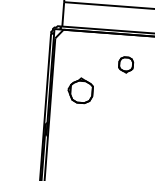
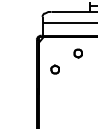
part: (79, 90) -> (54, 69), size x0.62

